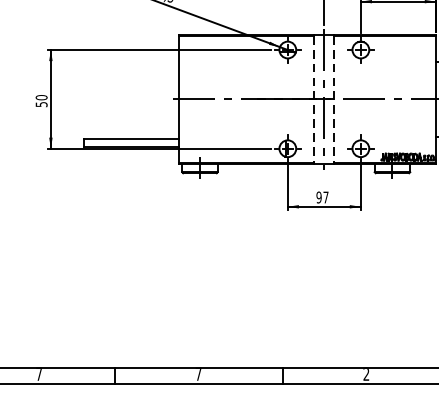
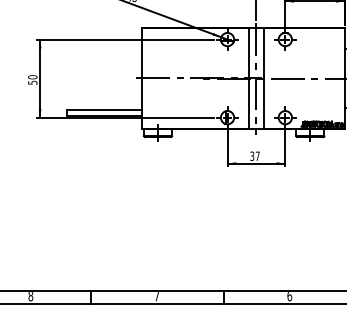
line: (314, 100) -> (248, 79), dashed -> solid
line: (334, 100) -> (264, 79), dashed -> solid
text: (319, 196) -> (252, 155), 97 -> 37
text: (38, 374) -> (30, 296), 7 -> 8
text: (366, 374) -> (289, 296), 2 -> 6

